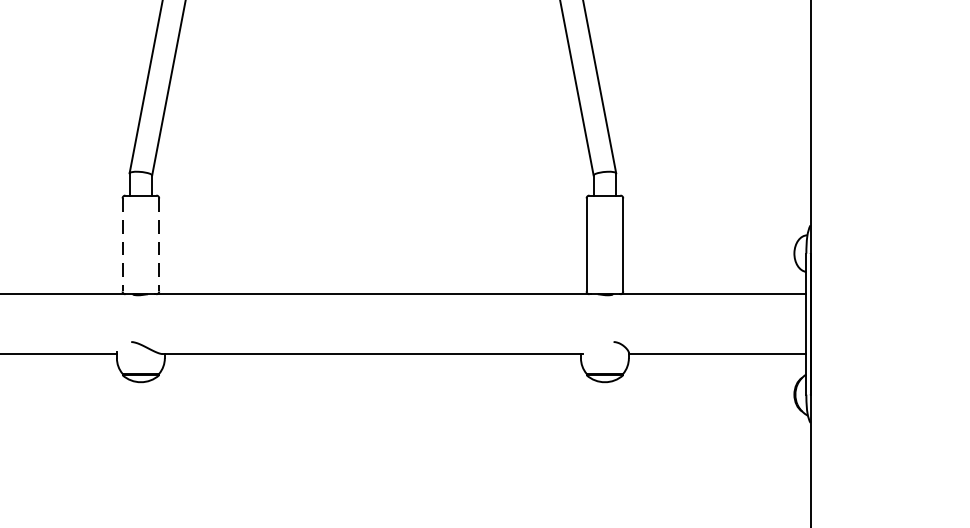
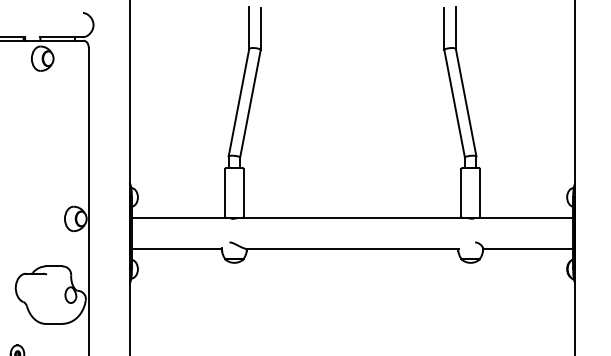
line: (123, 244) -> (225, 192), dashed -> solid
line: (158, 244) -> (243, 192), dashed -> solid

